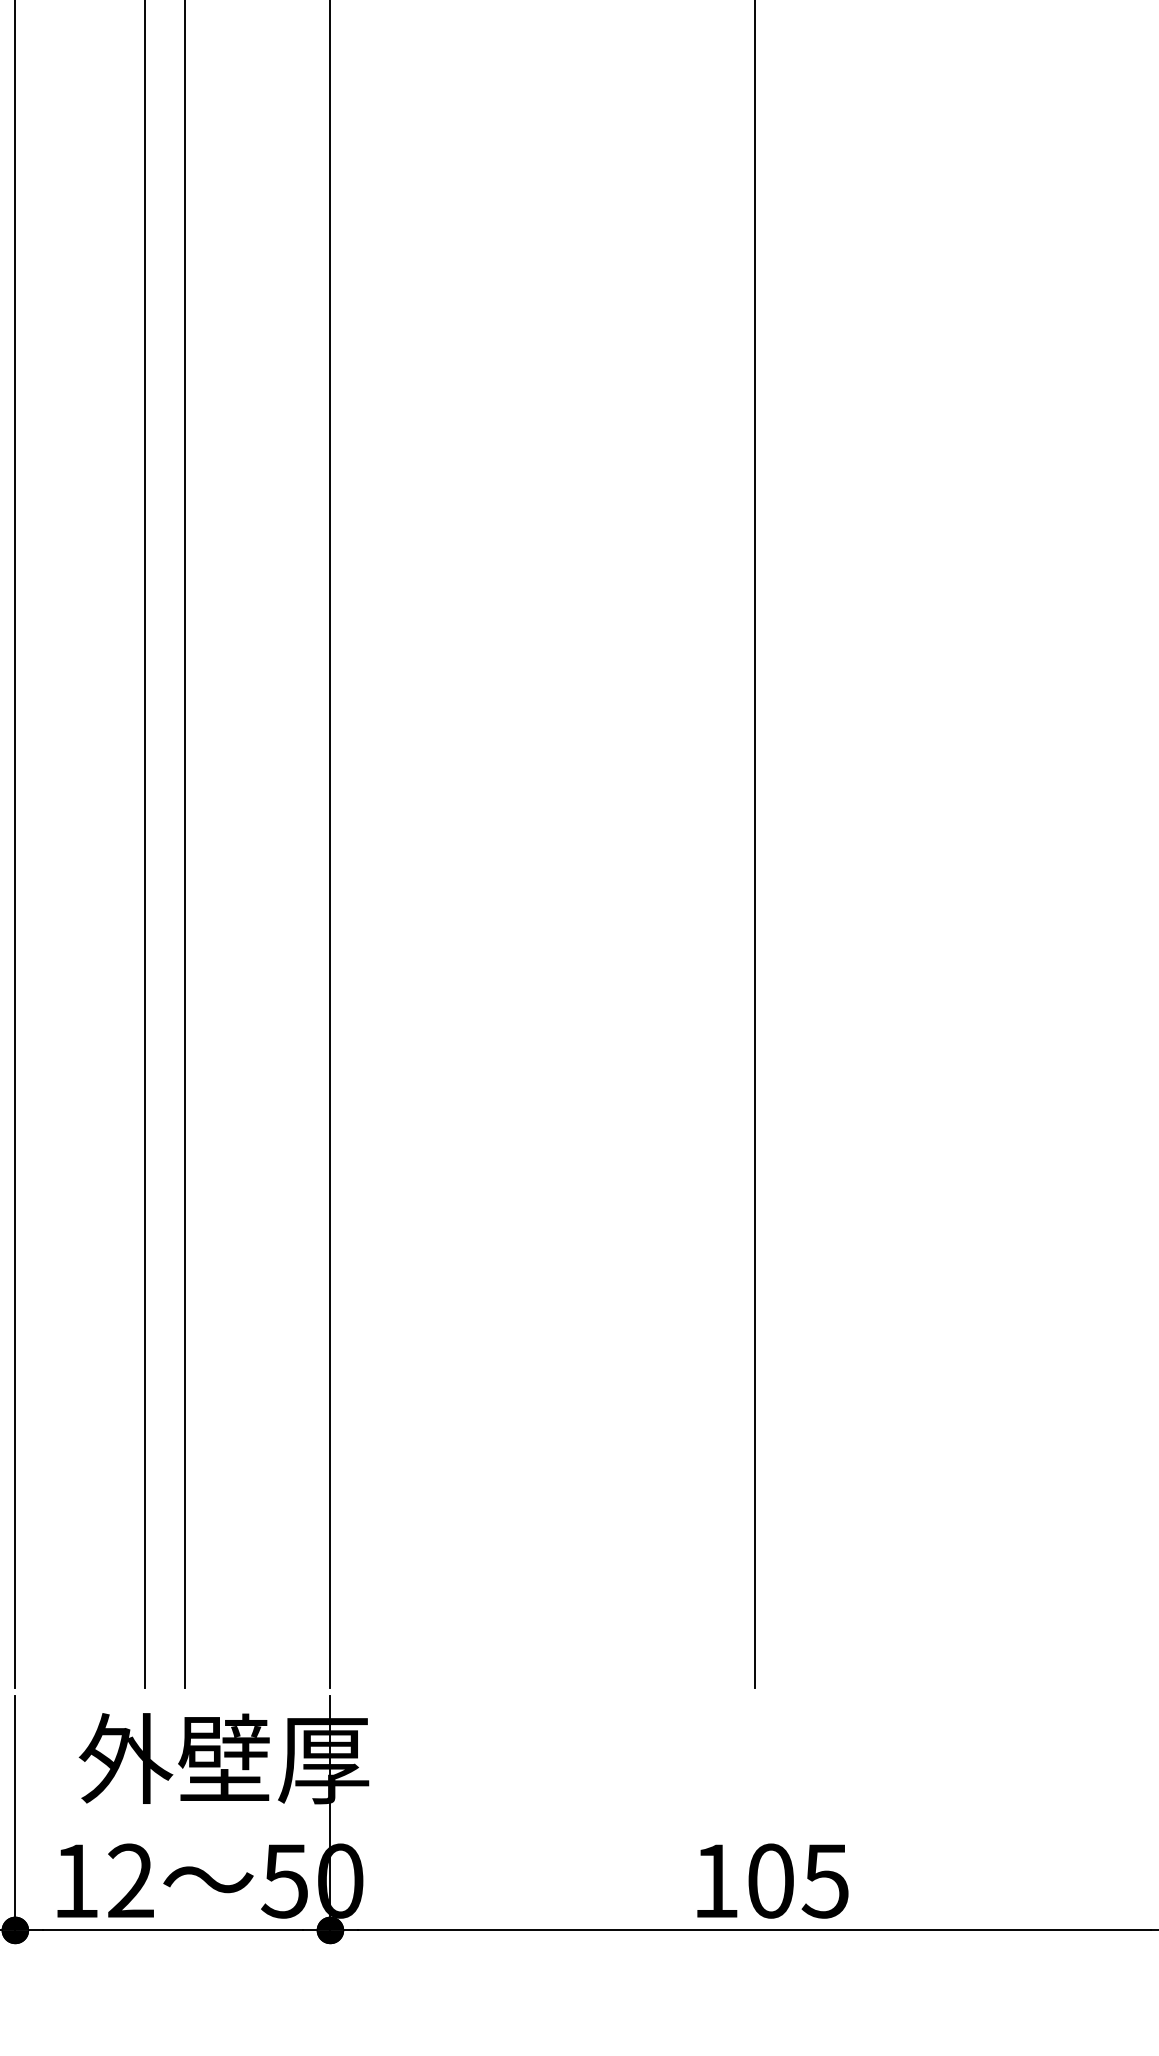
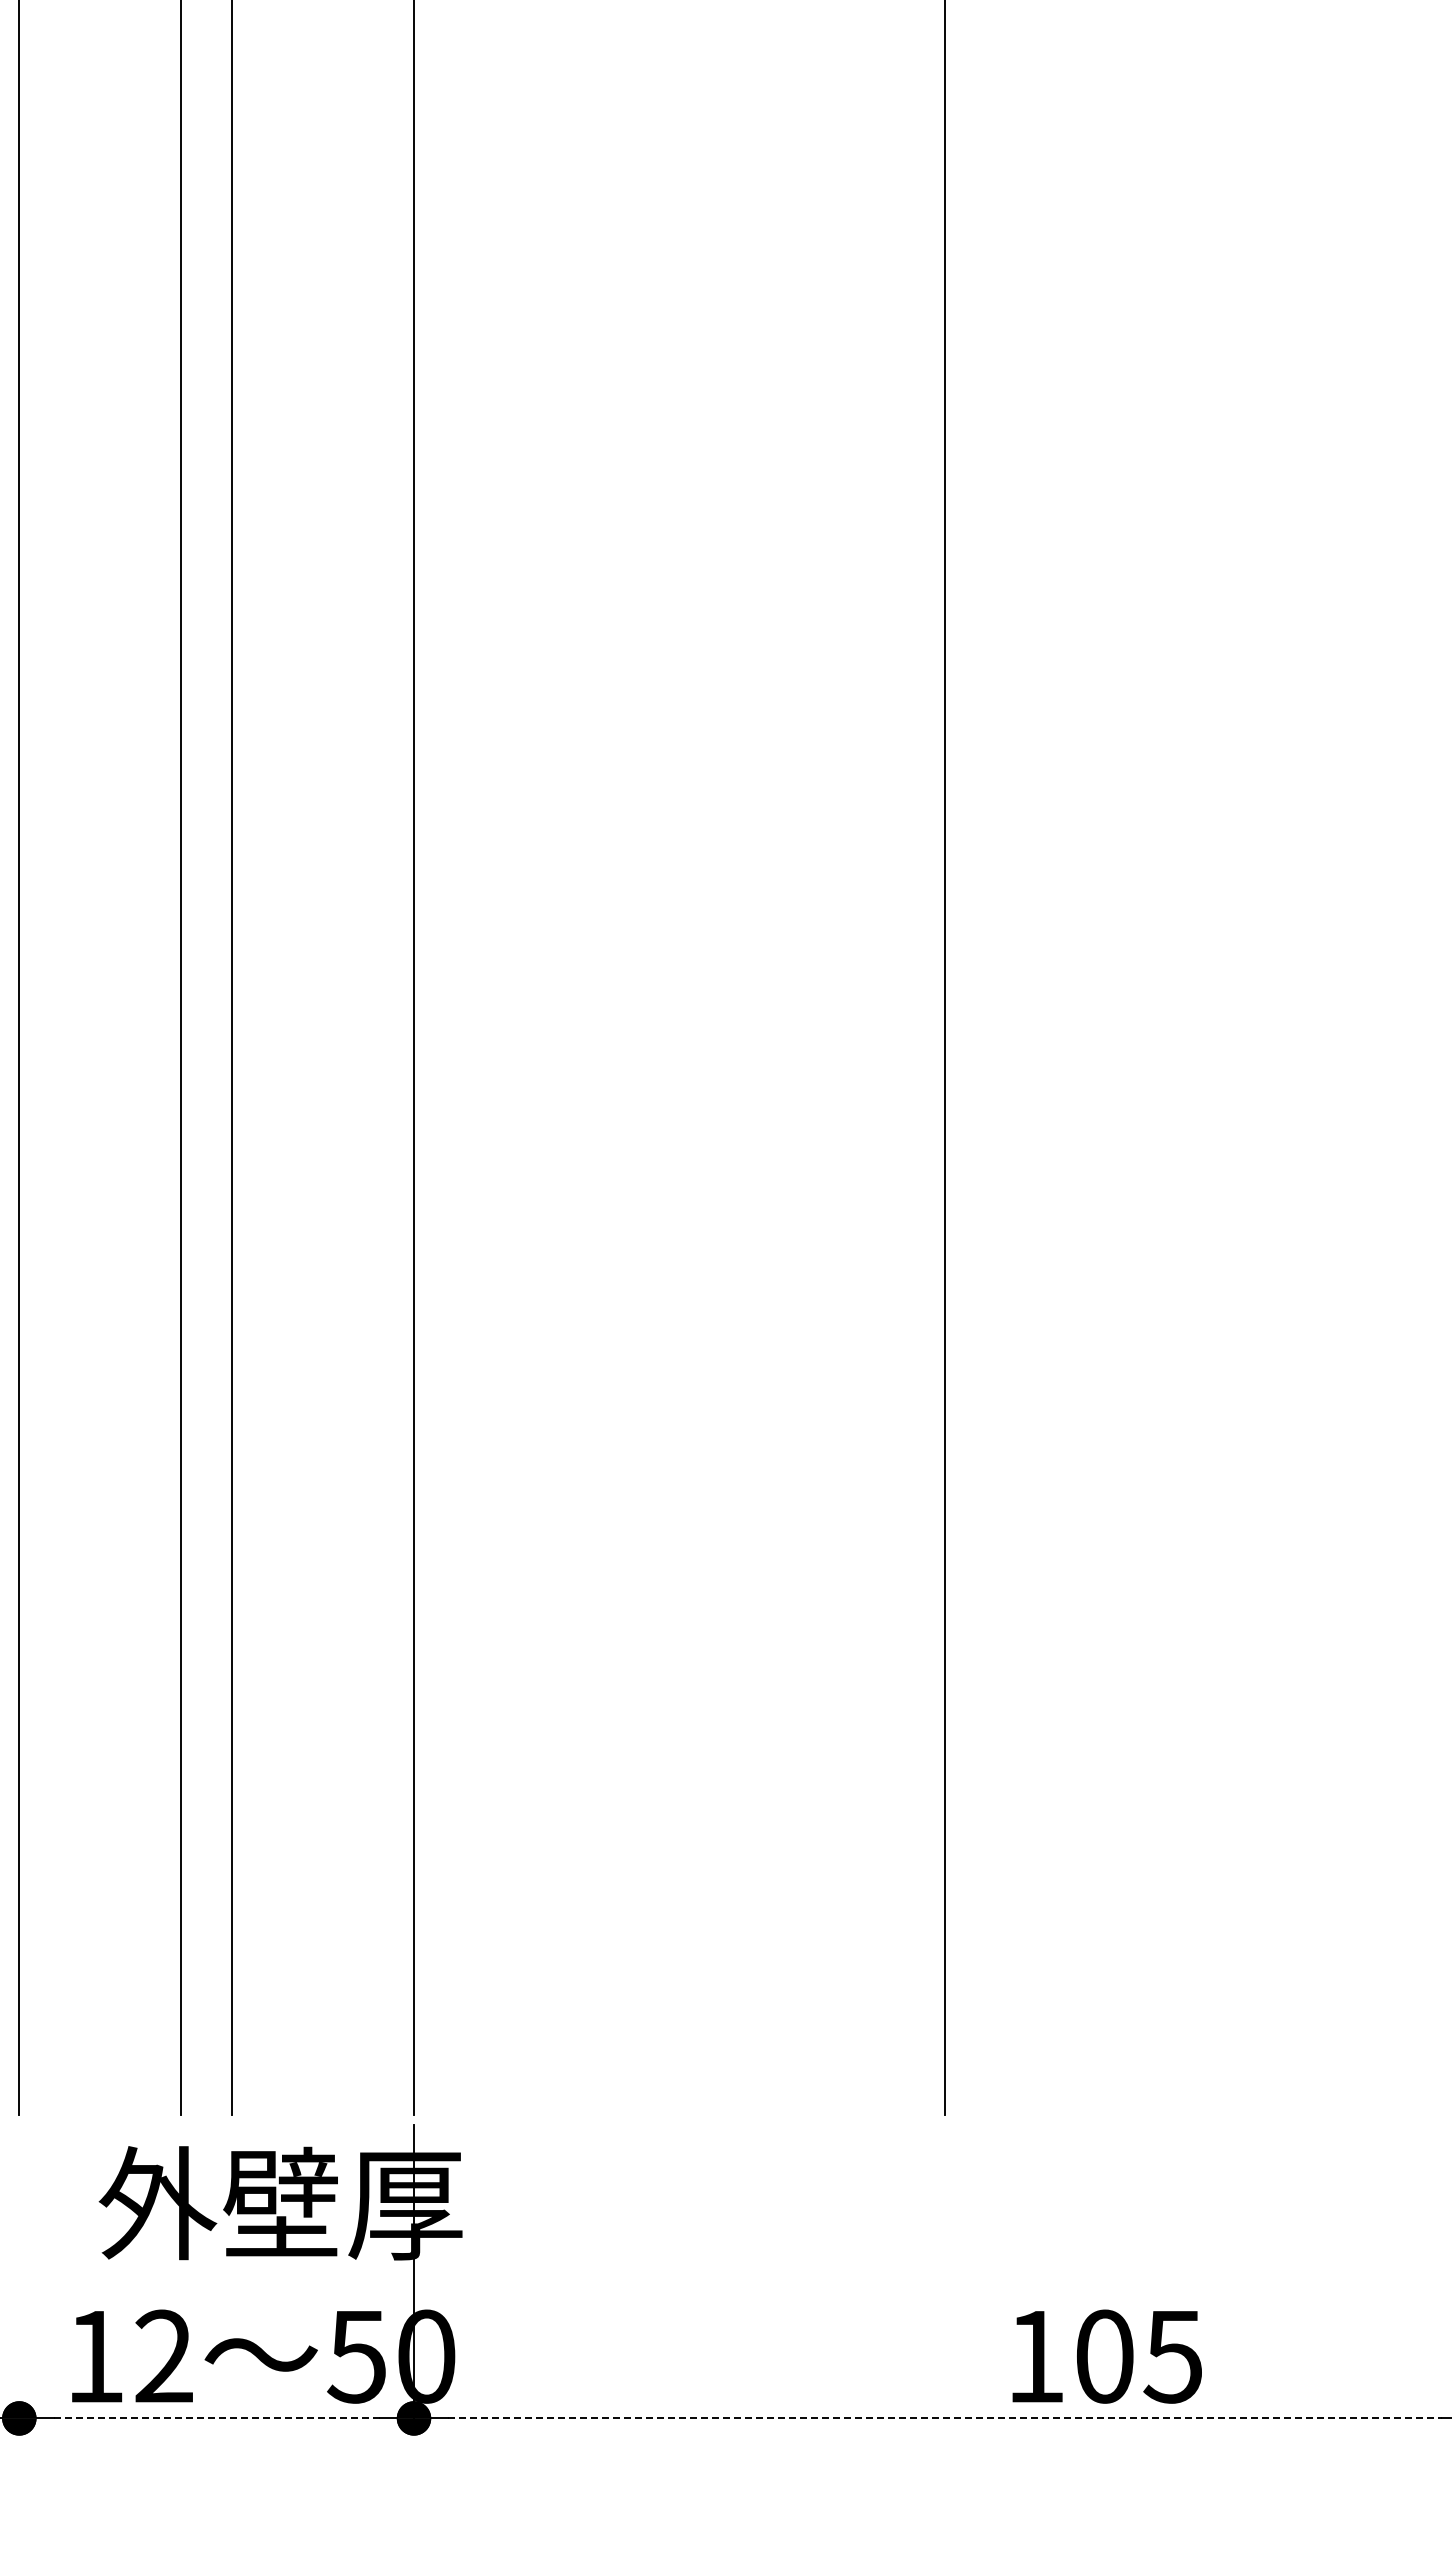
line: (15, 1817) -> (19, 2276), removed
text: (772, 1880) -> (1106, 2356), moved
line: (172, 1930) -> (216, 2418), solid -> dashed
line: (754, 1930) -> (945, 2418), solid -> dashed

